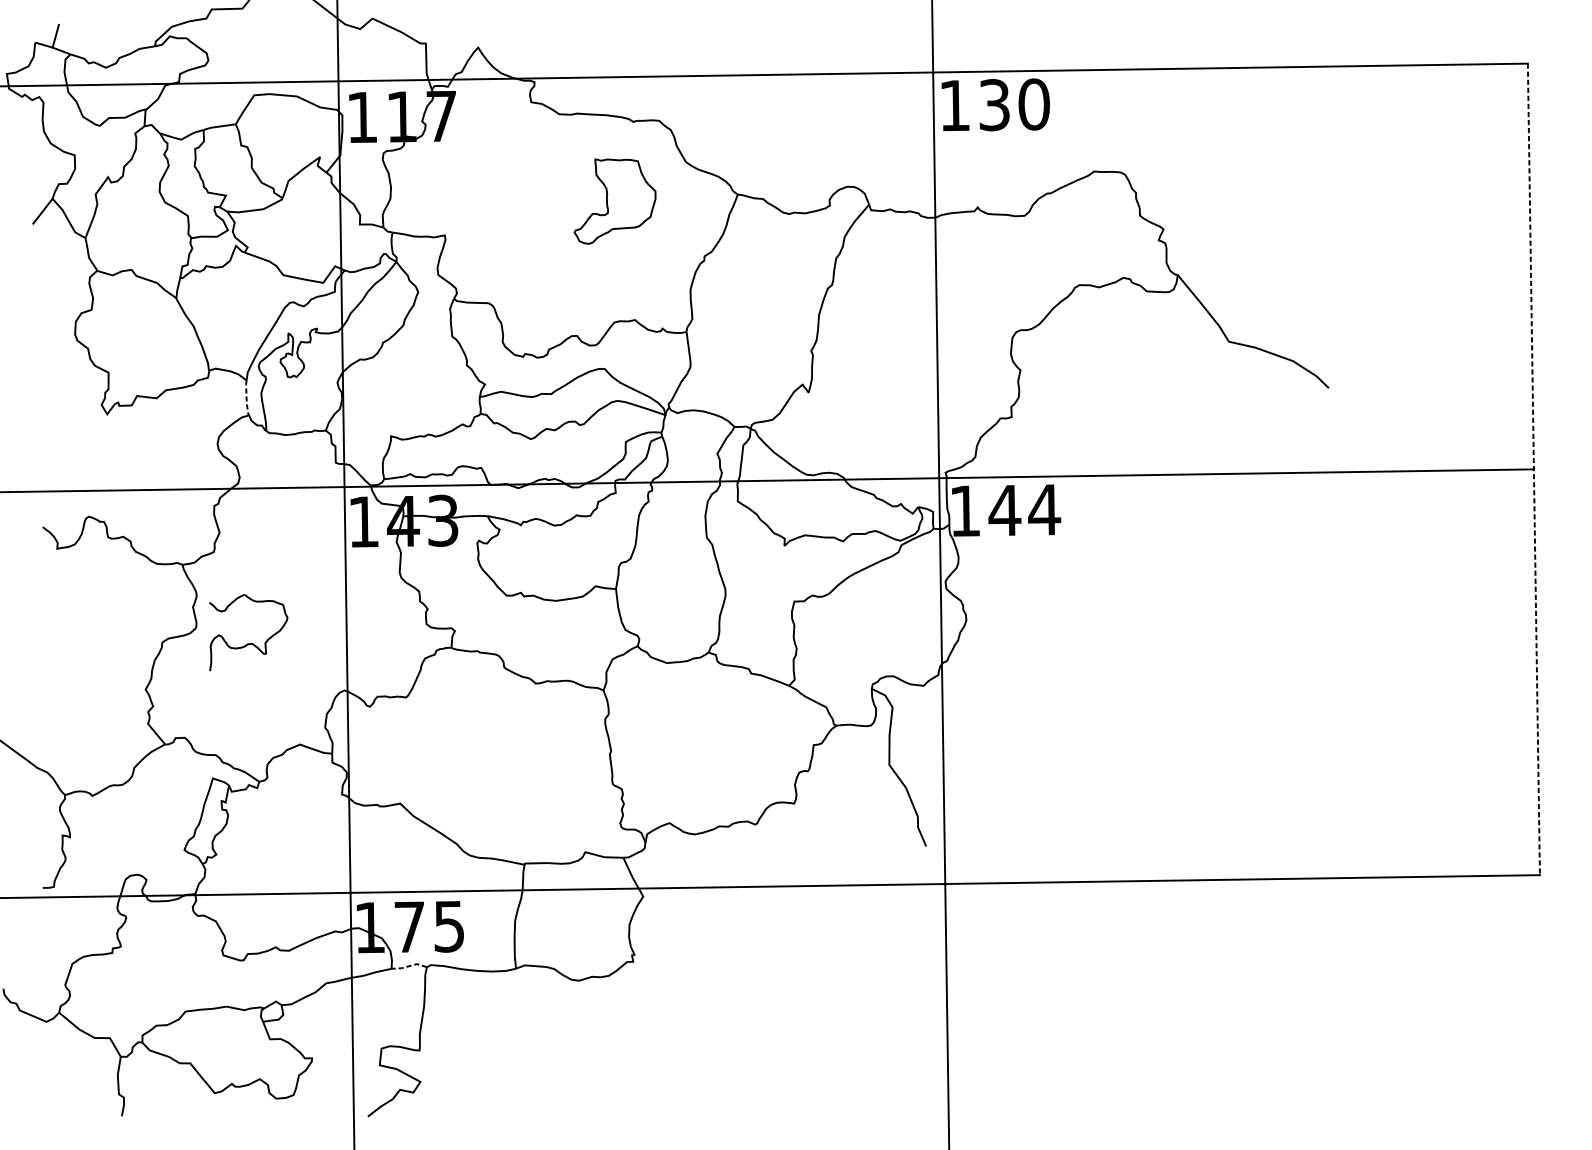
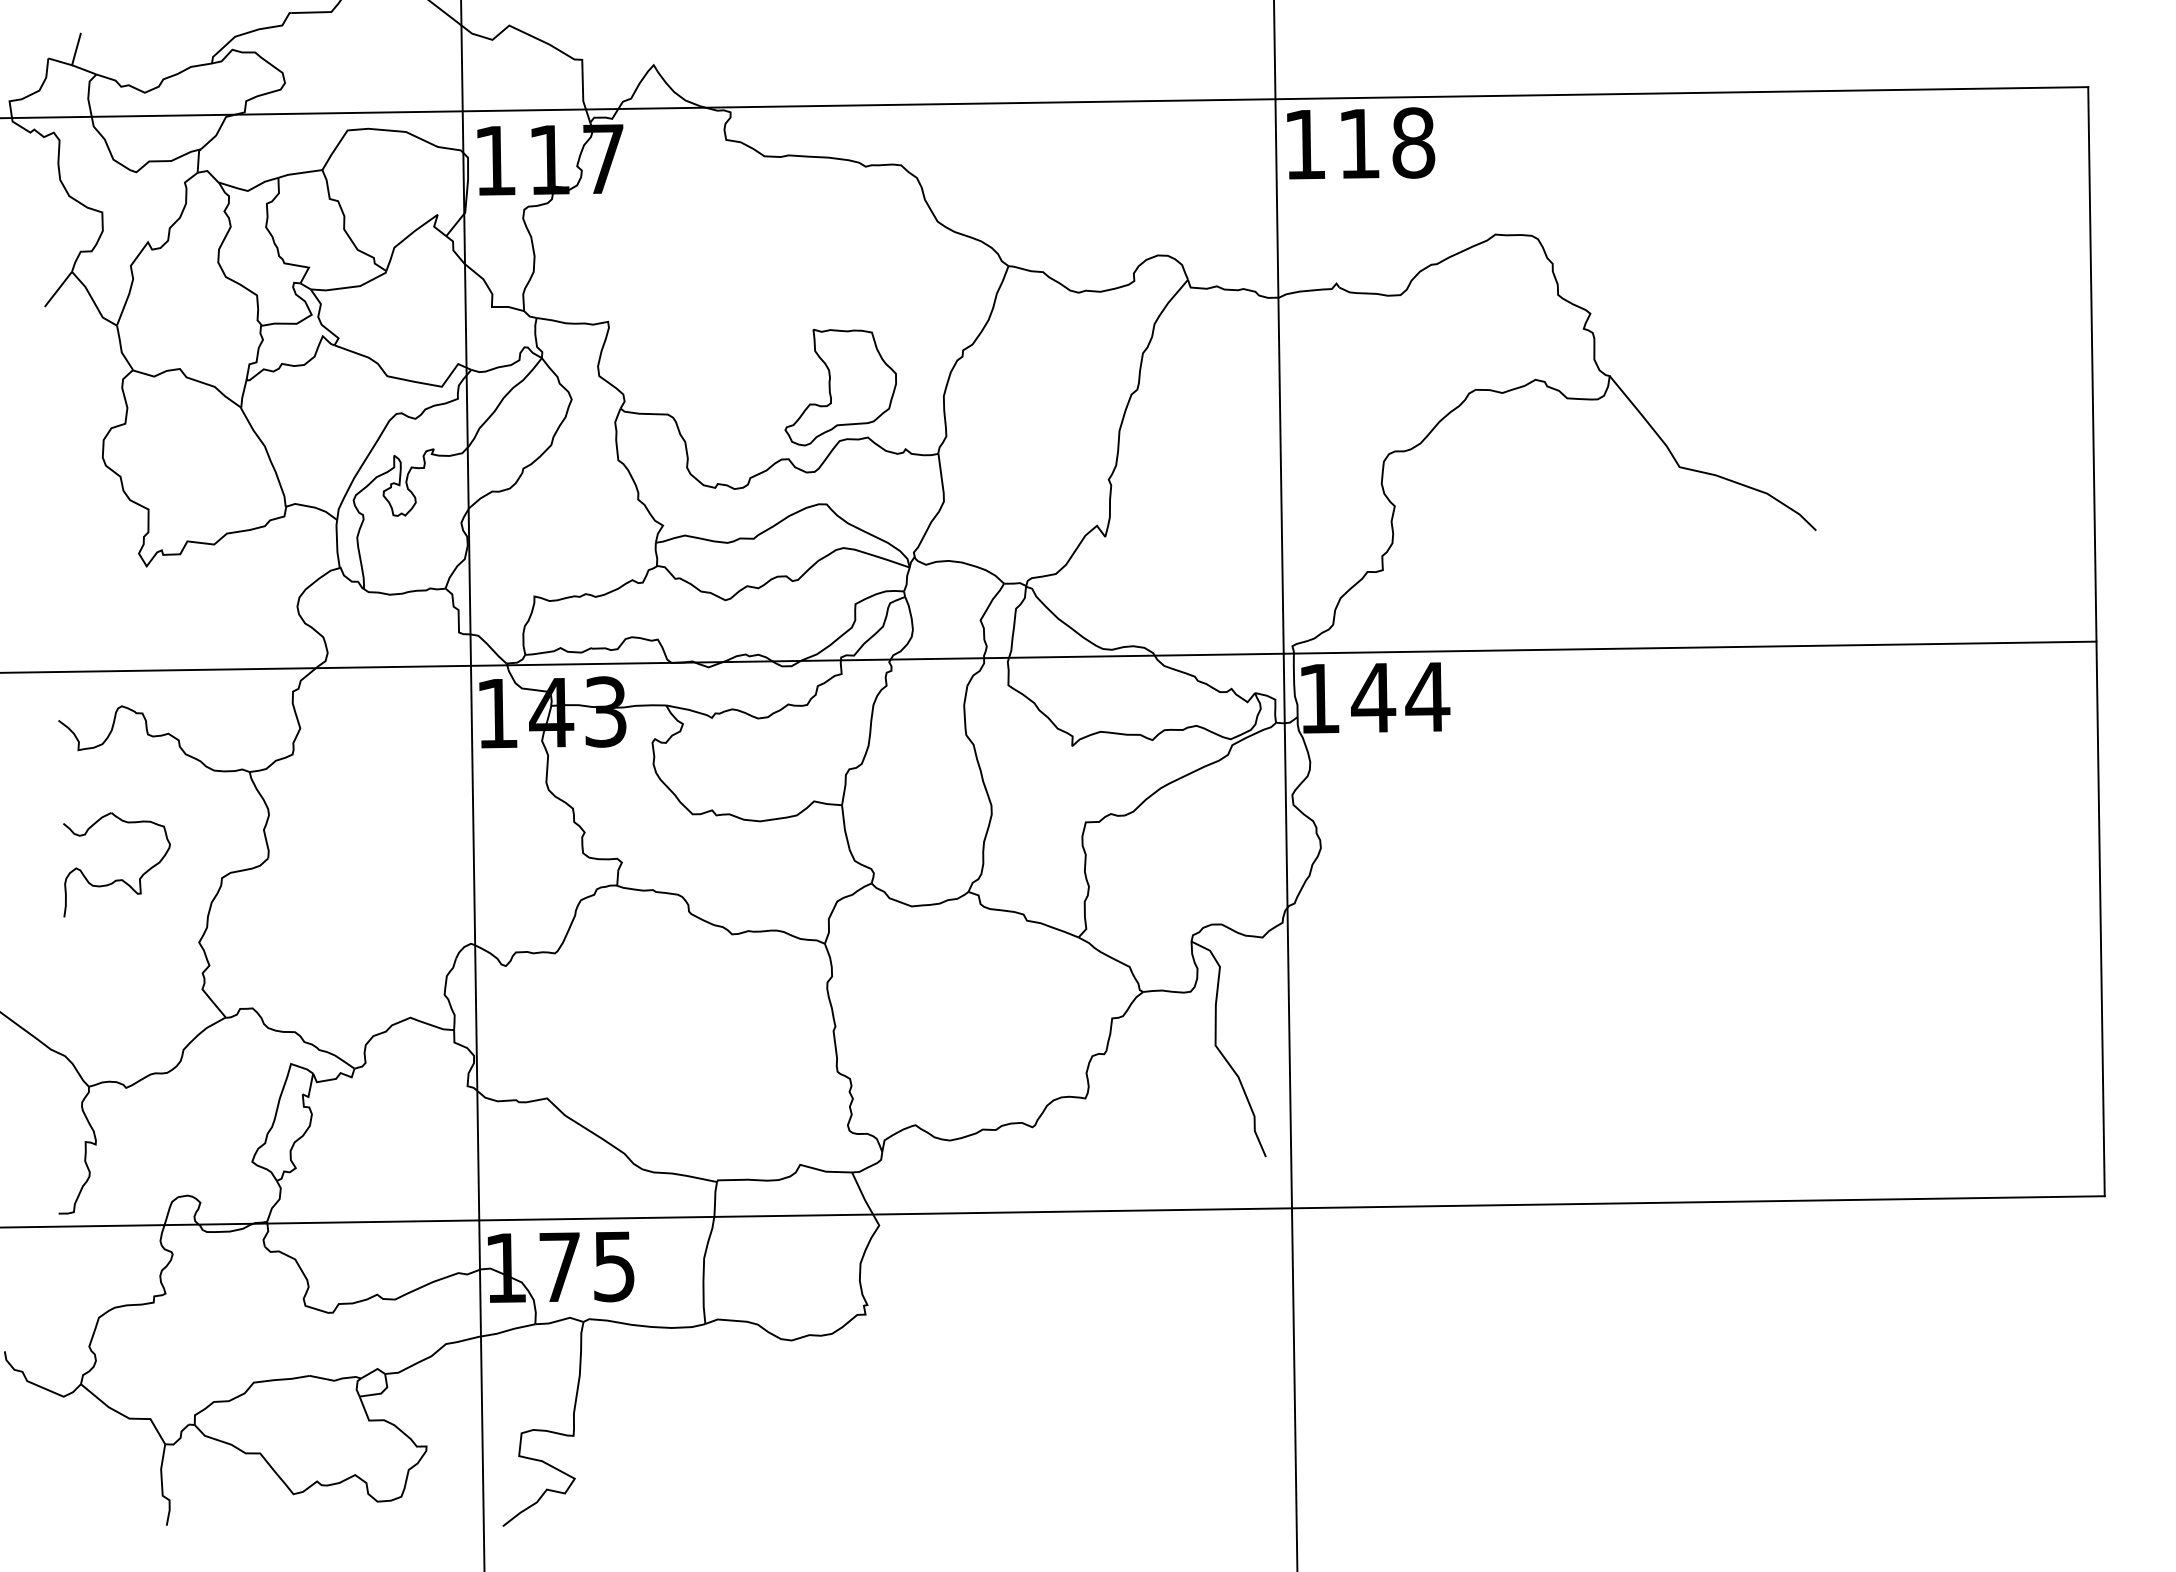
text: (1015, 104) -> (1387, 143), 130 -> 118
part: (614, 201) -> (840, 387), moved
line: (246, 398) -> (337, 544), dashed -> solid
line: (1533, 469) -> (2096, 641), dashed -> solid
part: (248, 643) -> (116, 879), moved
line: (409, 966) -> (559, 1320), dashed -> solid

